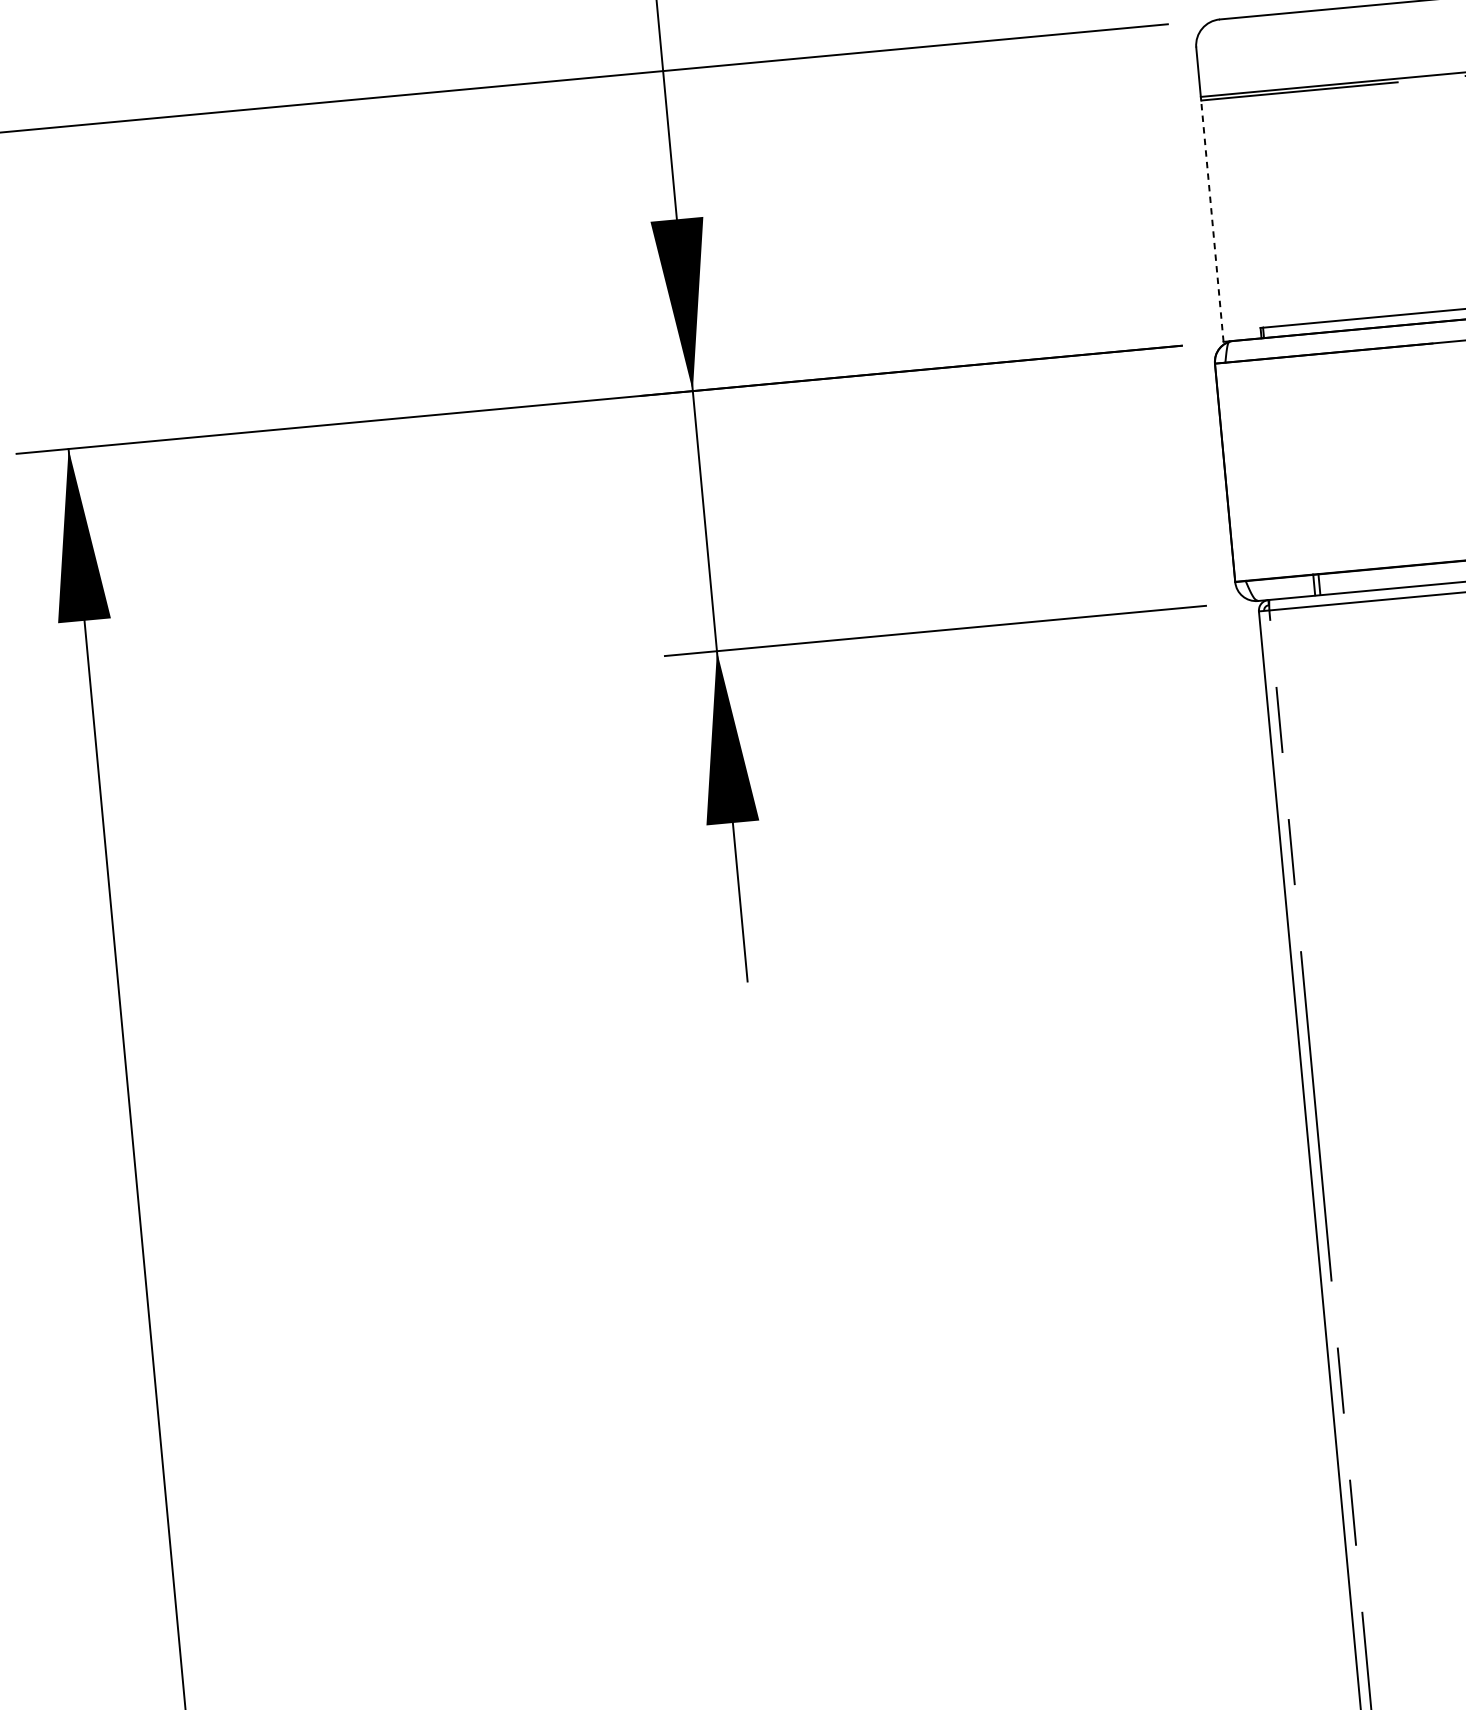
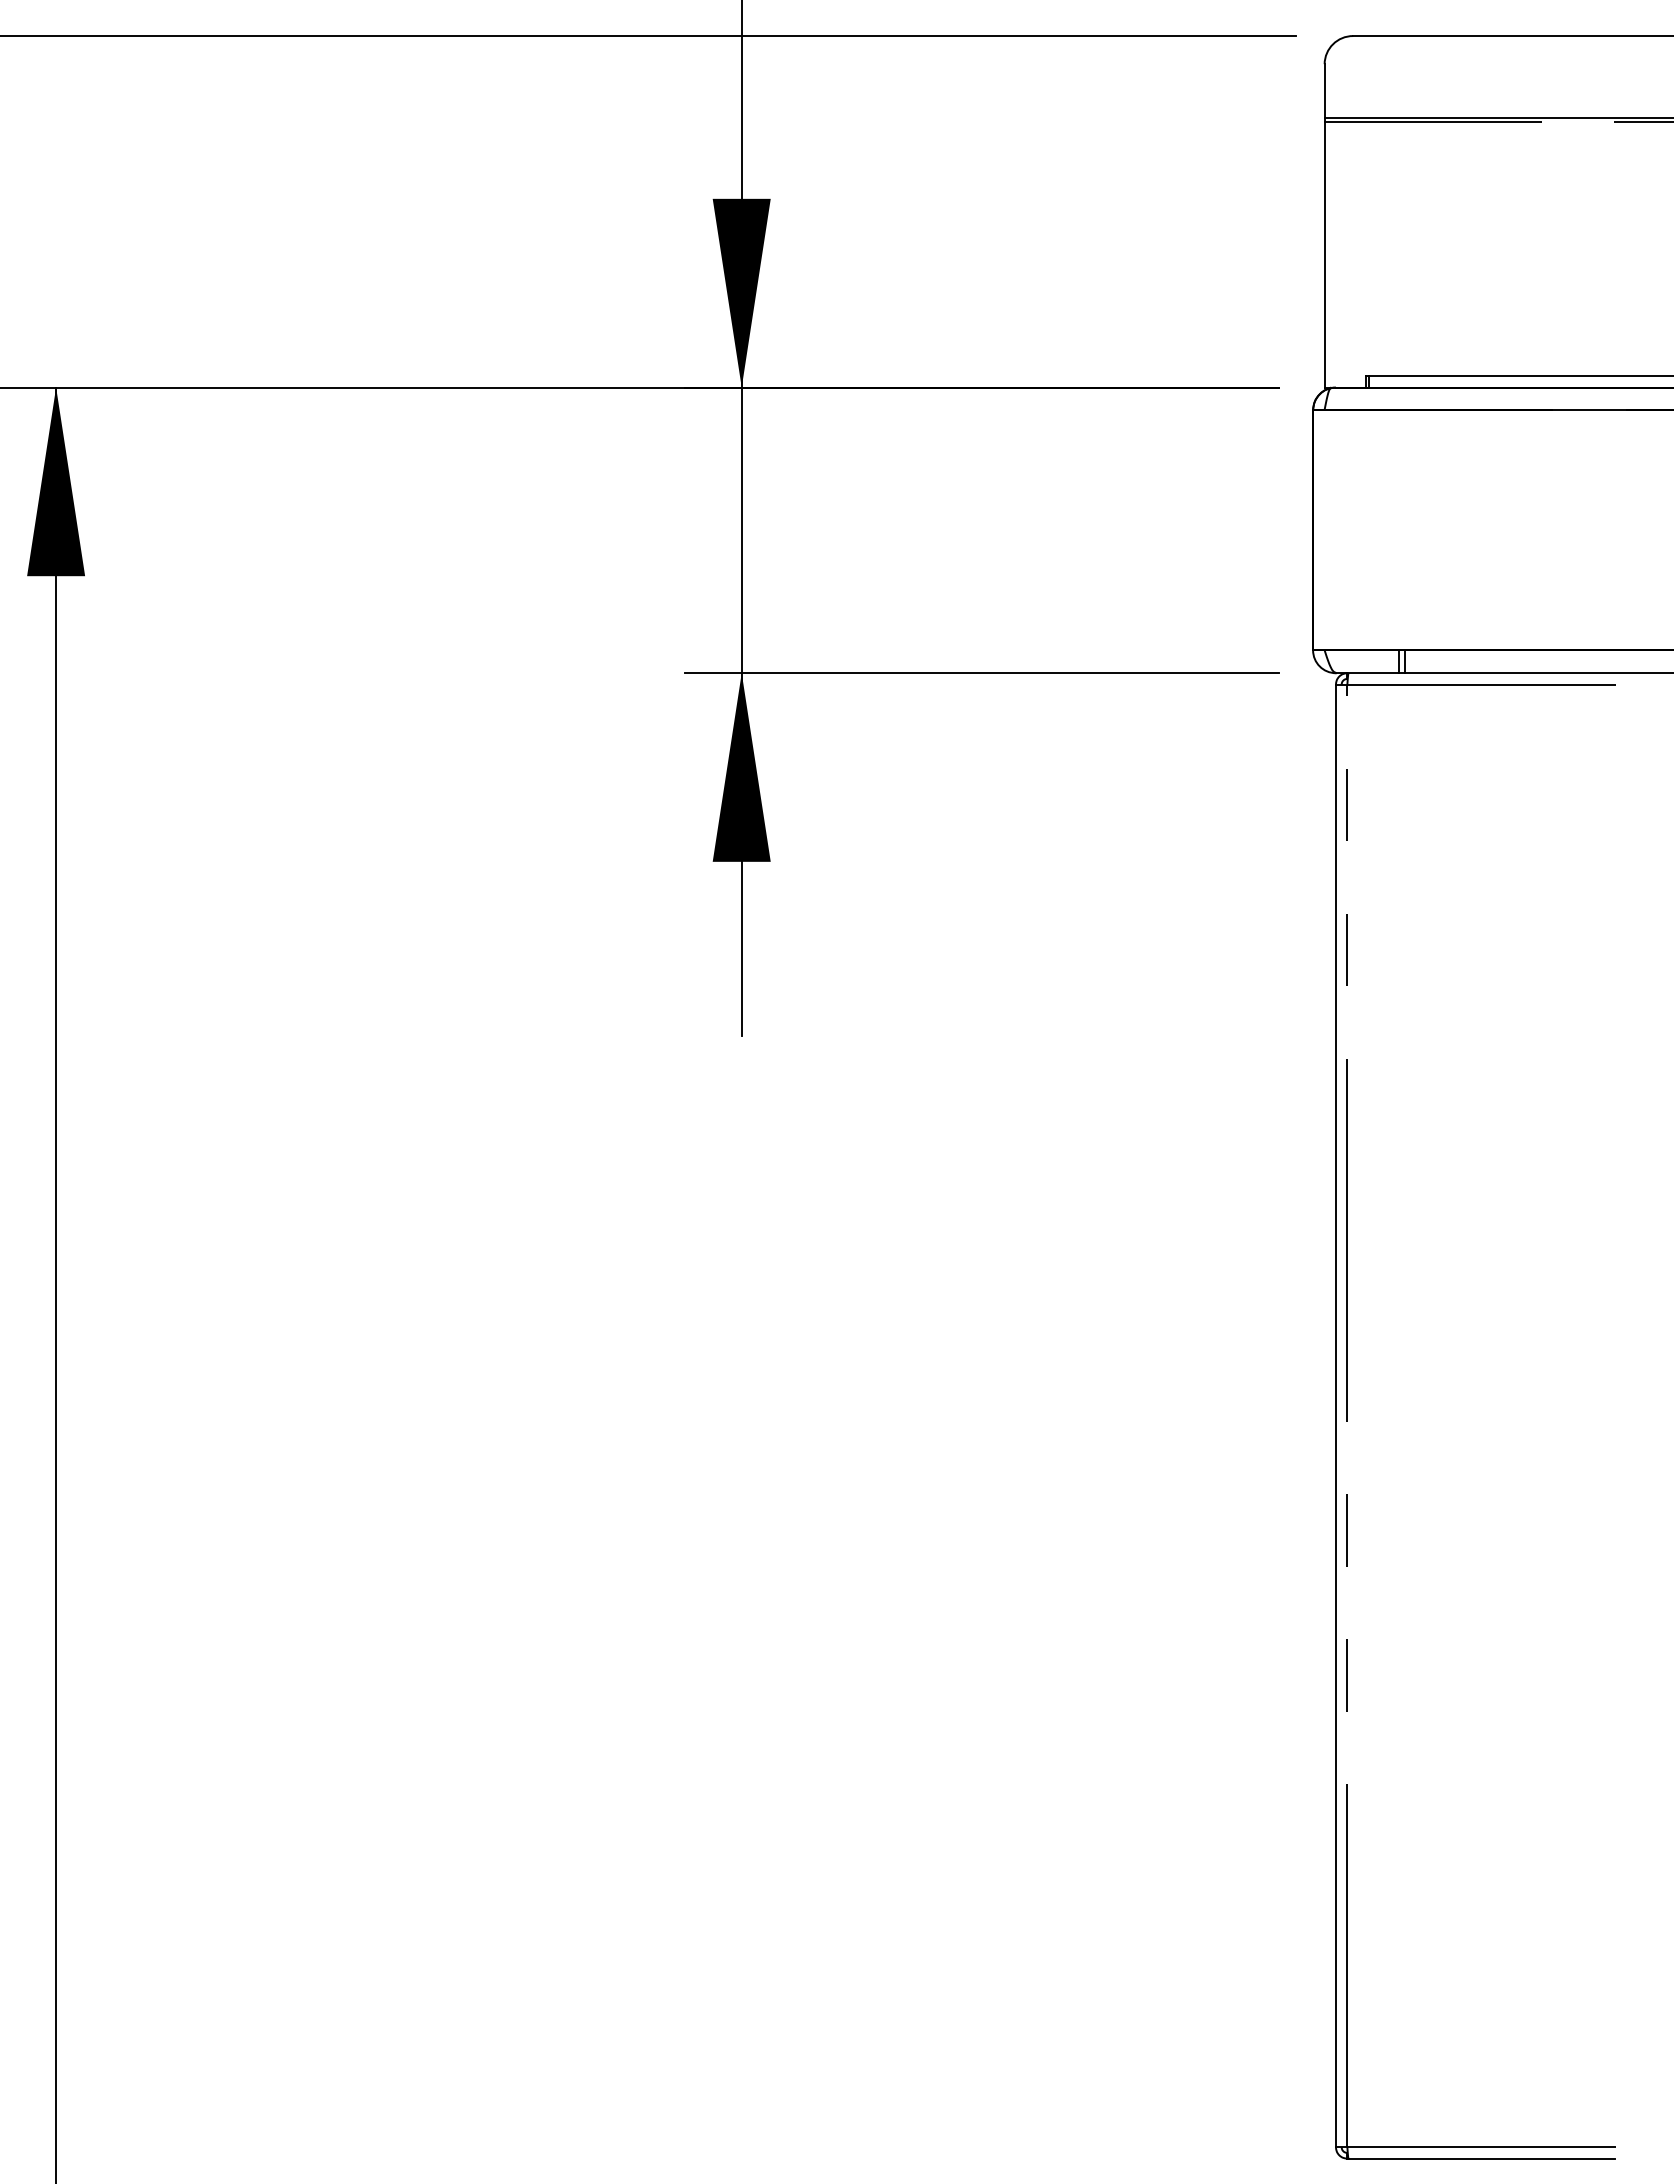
line: (1212, 220) -> (1324, 254), dashed -> solid

